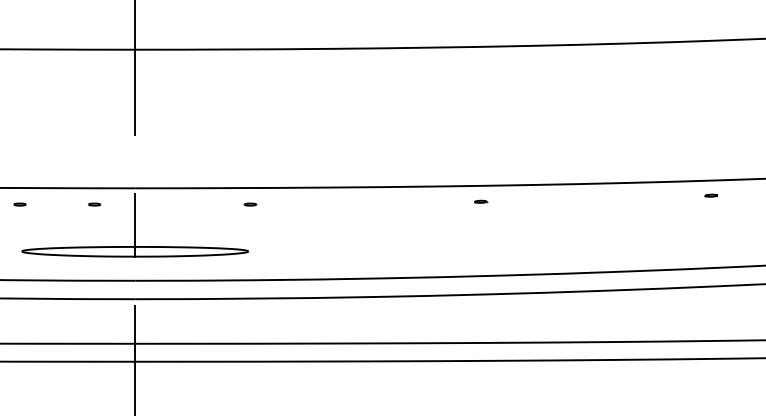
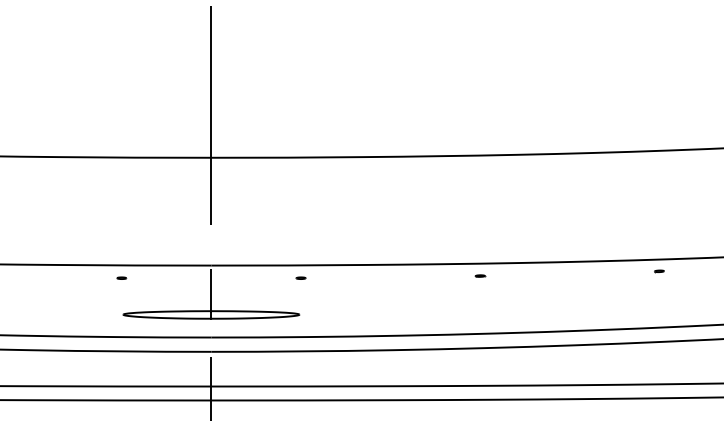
part: (94, 203) -> (179, 277), removed

